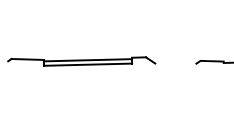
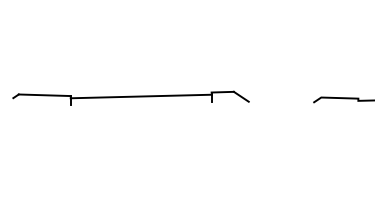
line: (88, 64) -> (141, 103), removed

